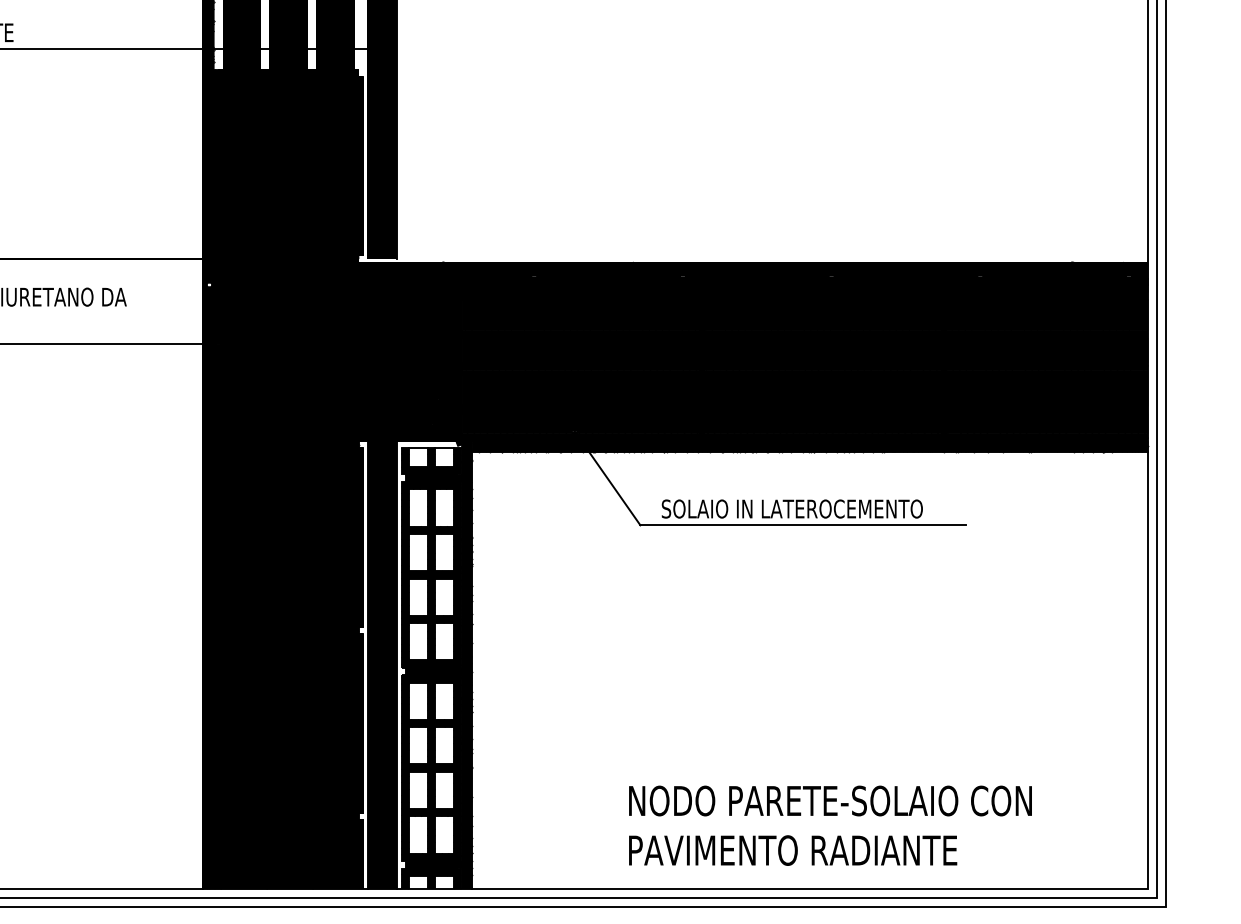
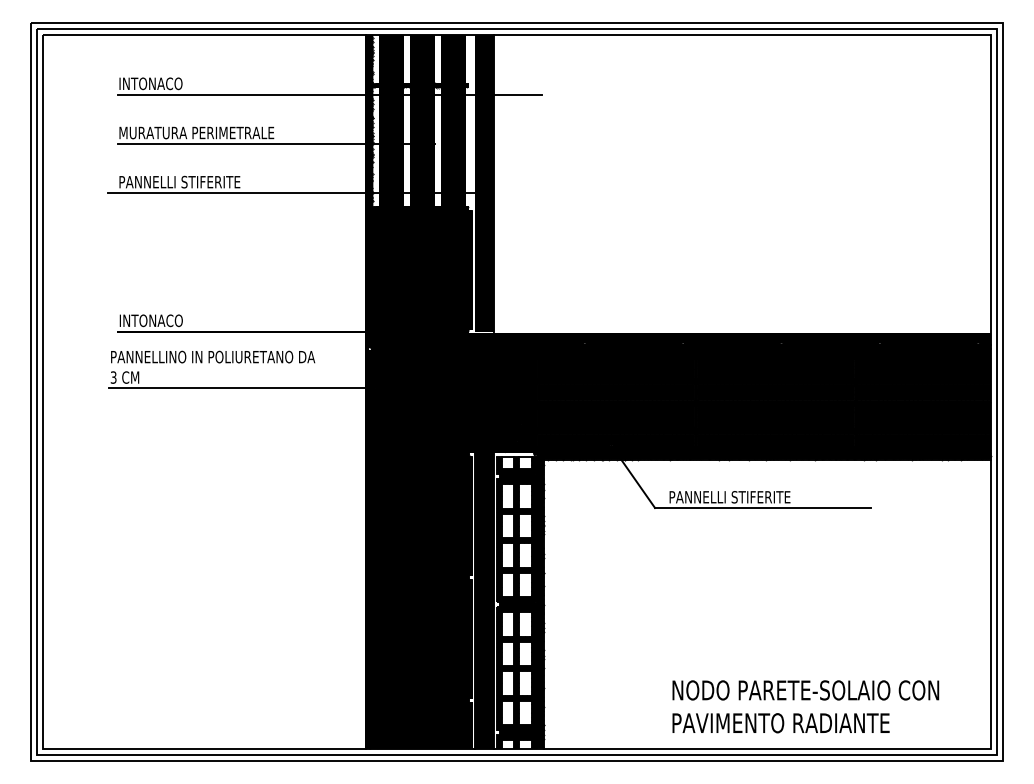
text: (792, 509) -> (755, 497), SOLAIO IN LATEROCEMENTO -> PANNELLI STIFERITE
text: (829, 825) -> (805, 706), moved

